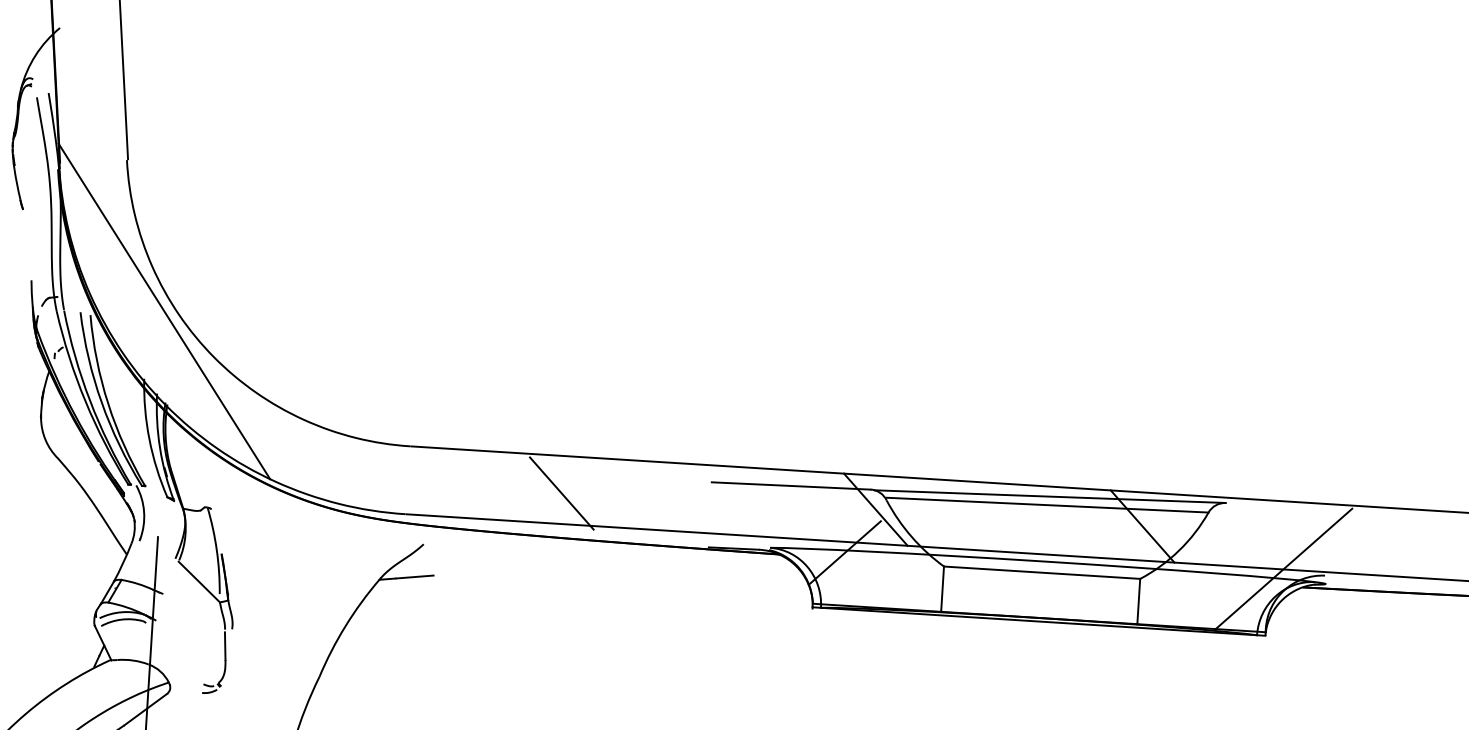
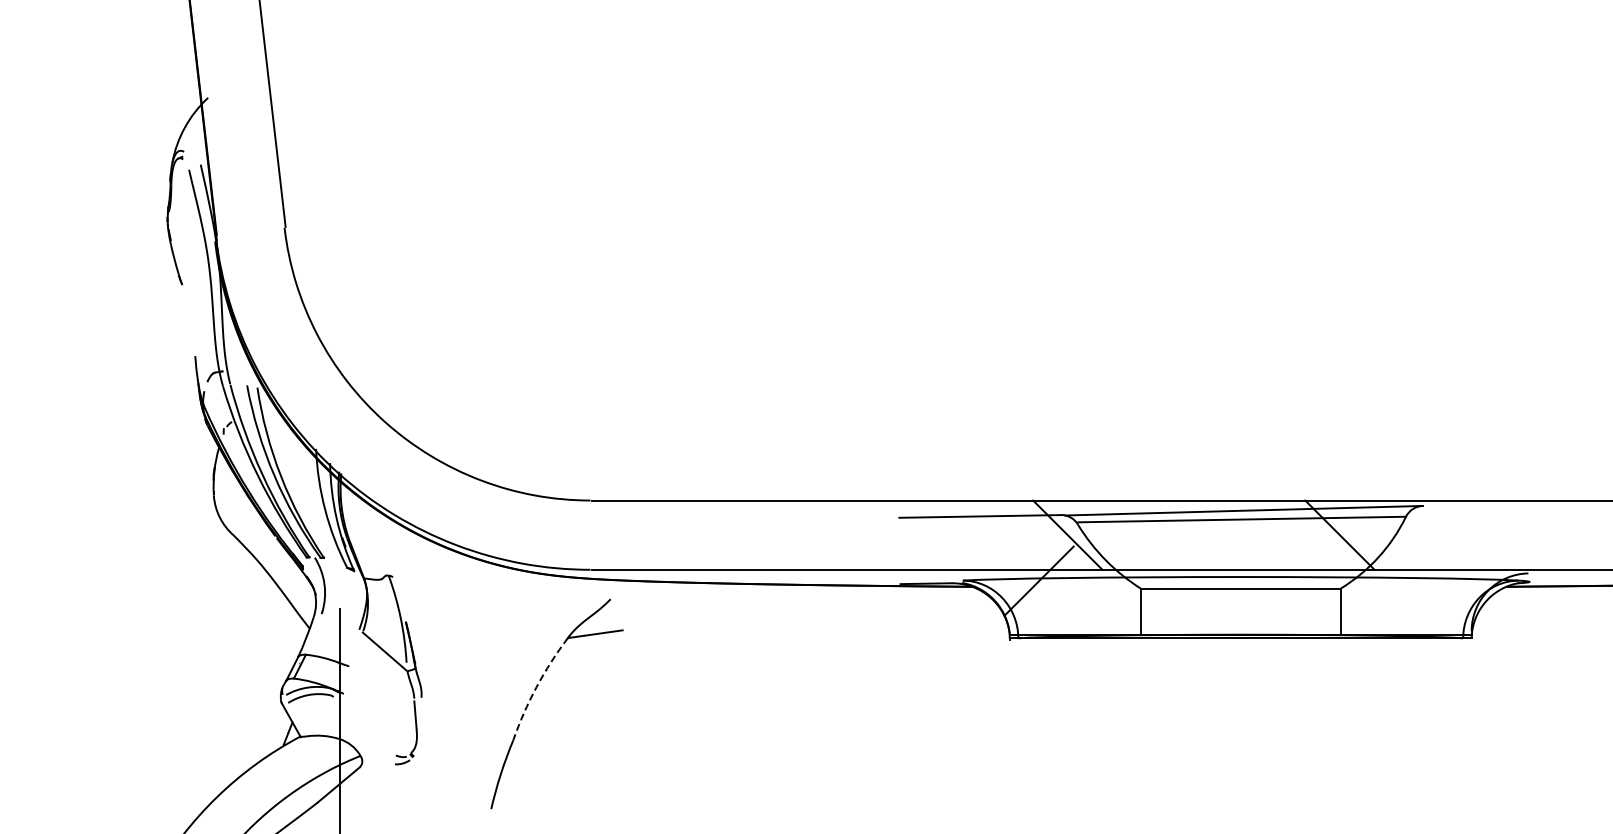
line: (164, 310) -> (332, 378), removed
line: (561, 493) -> (747, 538), removed
line: (1283, 568) -> (1485, 568), removed
arc: (345, 626) -> (536, 687), solid -> dashed

